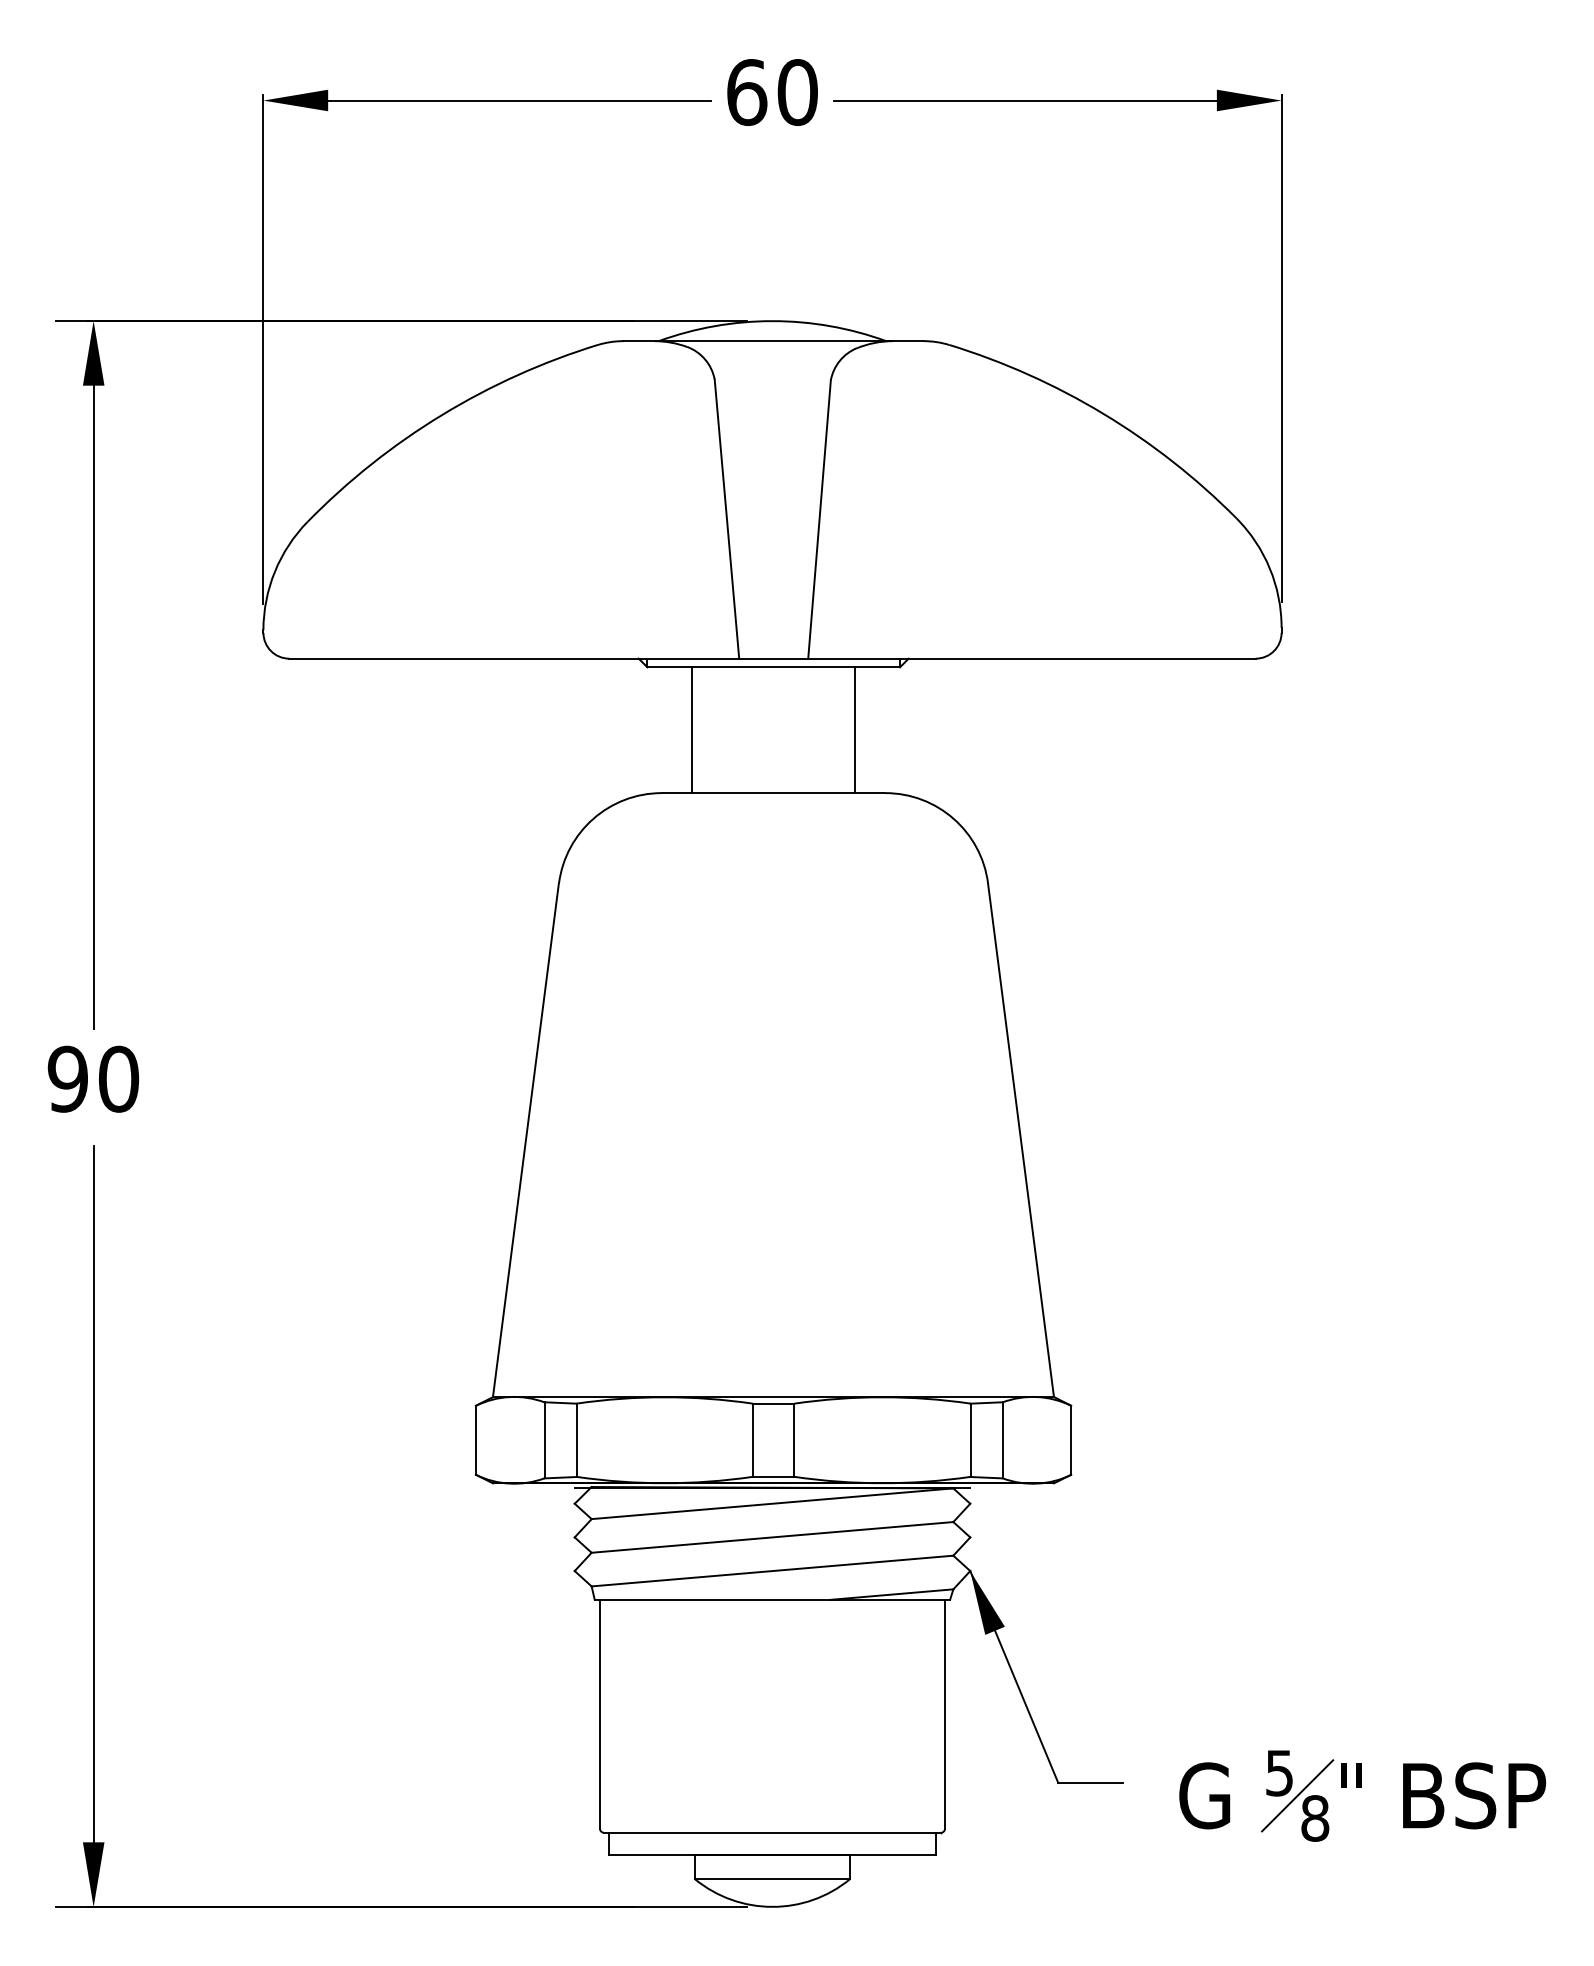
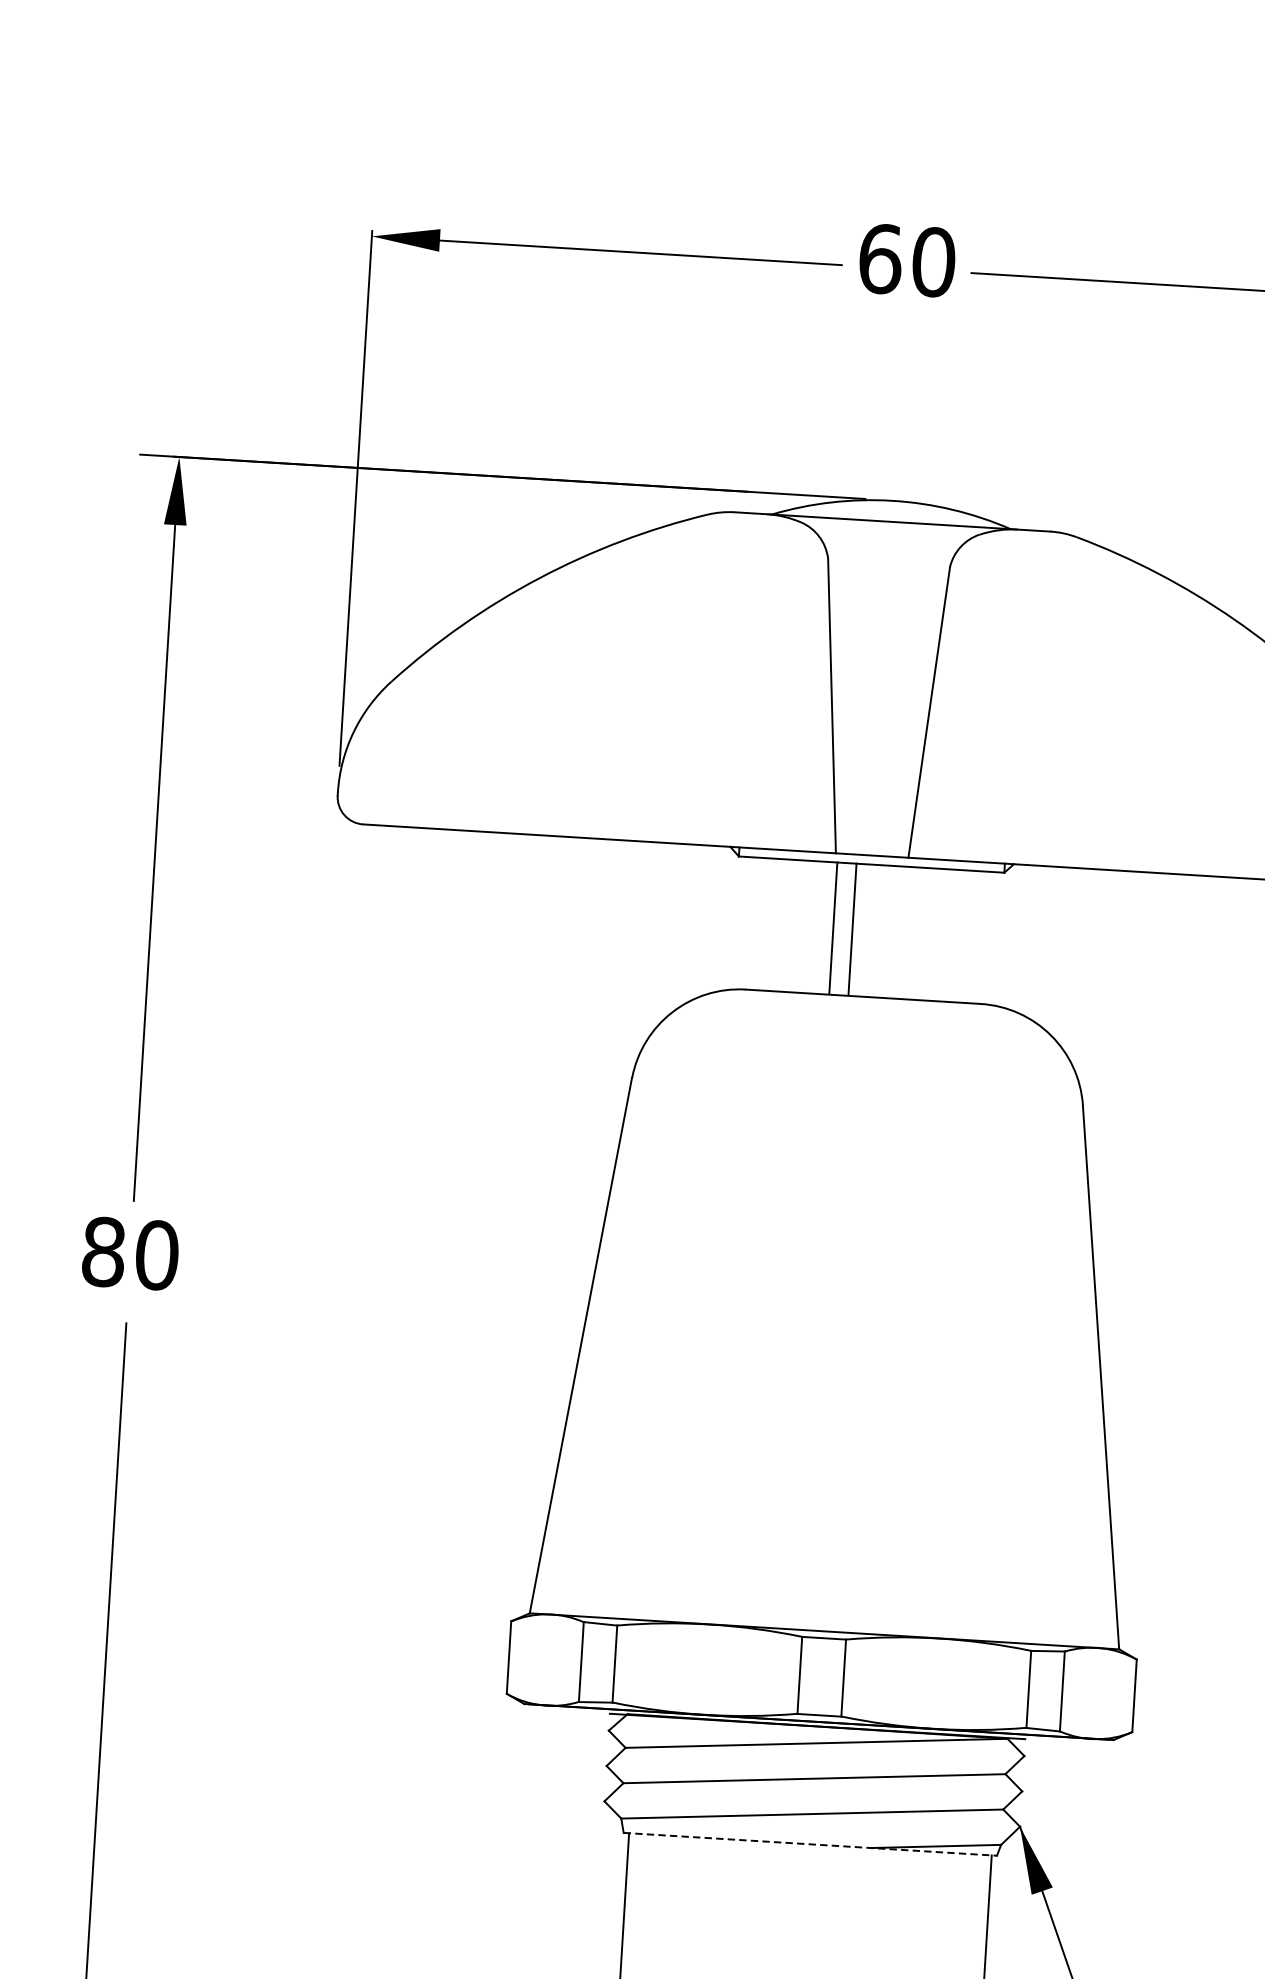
line: (692, 729) -> (833, 927), moved
line: (855, 729) -> (852, 929), moved
text: (67, 1078) -> (103, 1251), 90 -> 80
line: (772, 1599) -> (810, 1843), solid -> dashed

